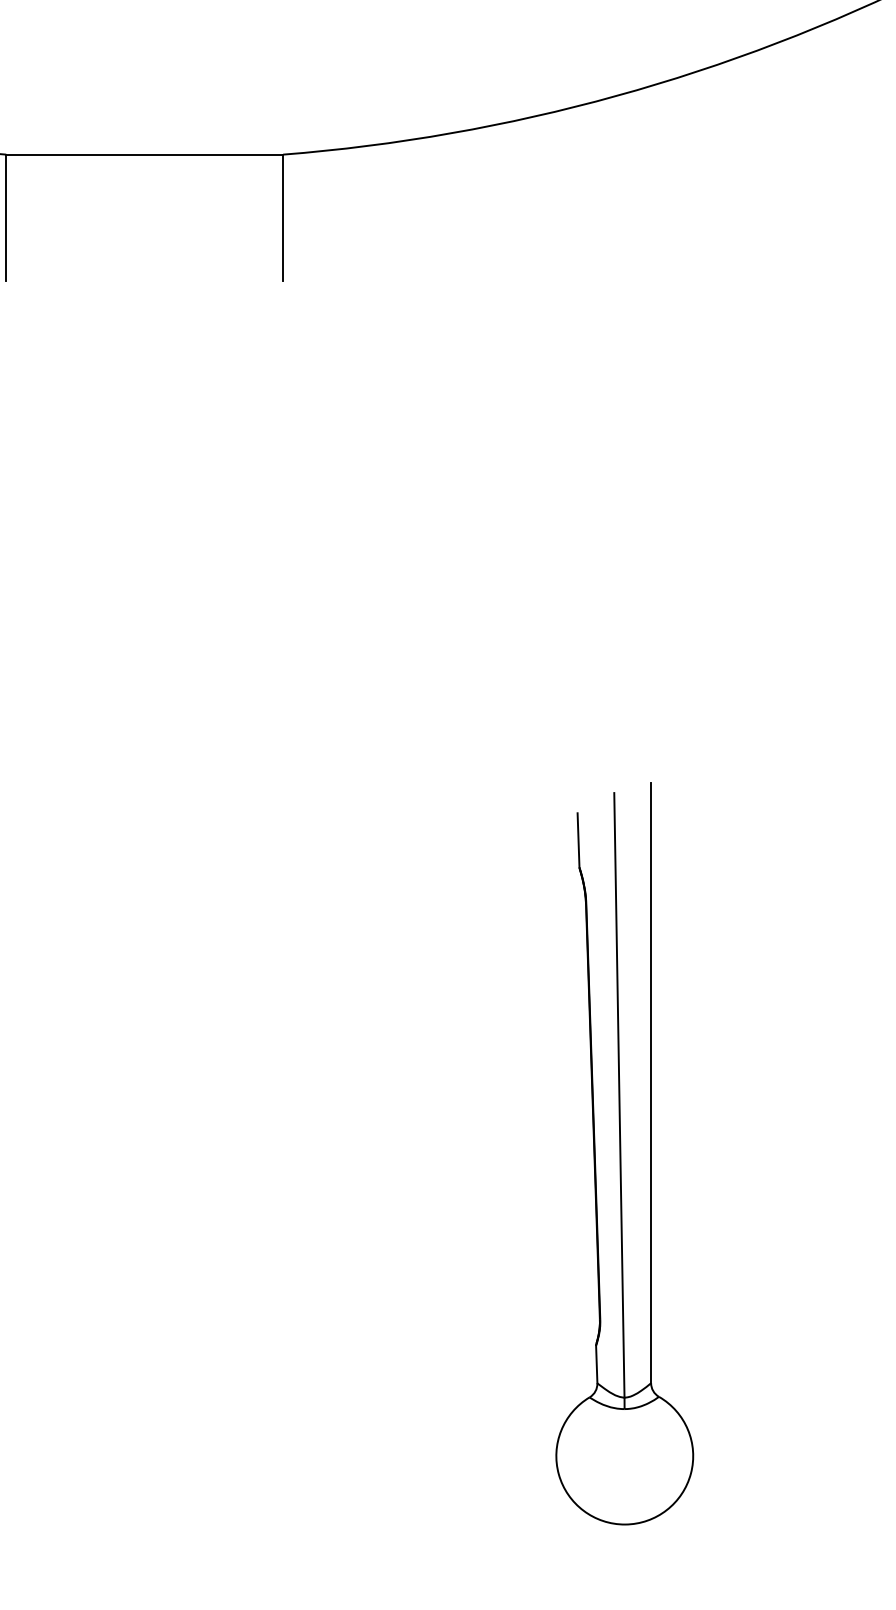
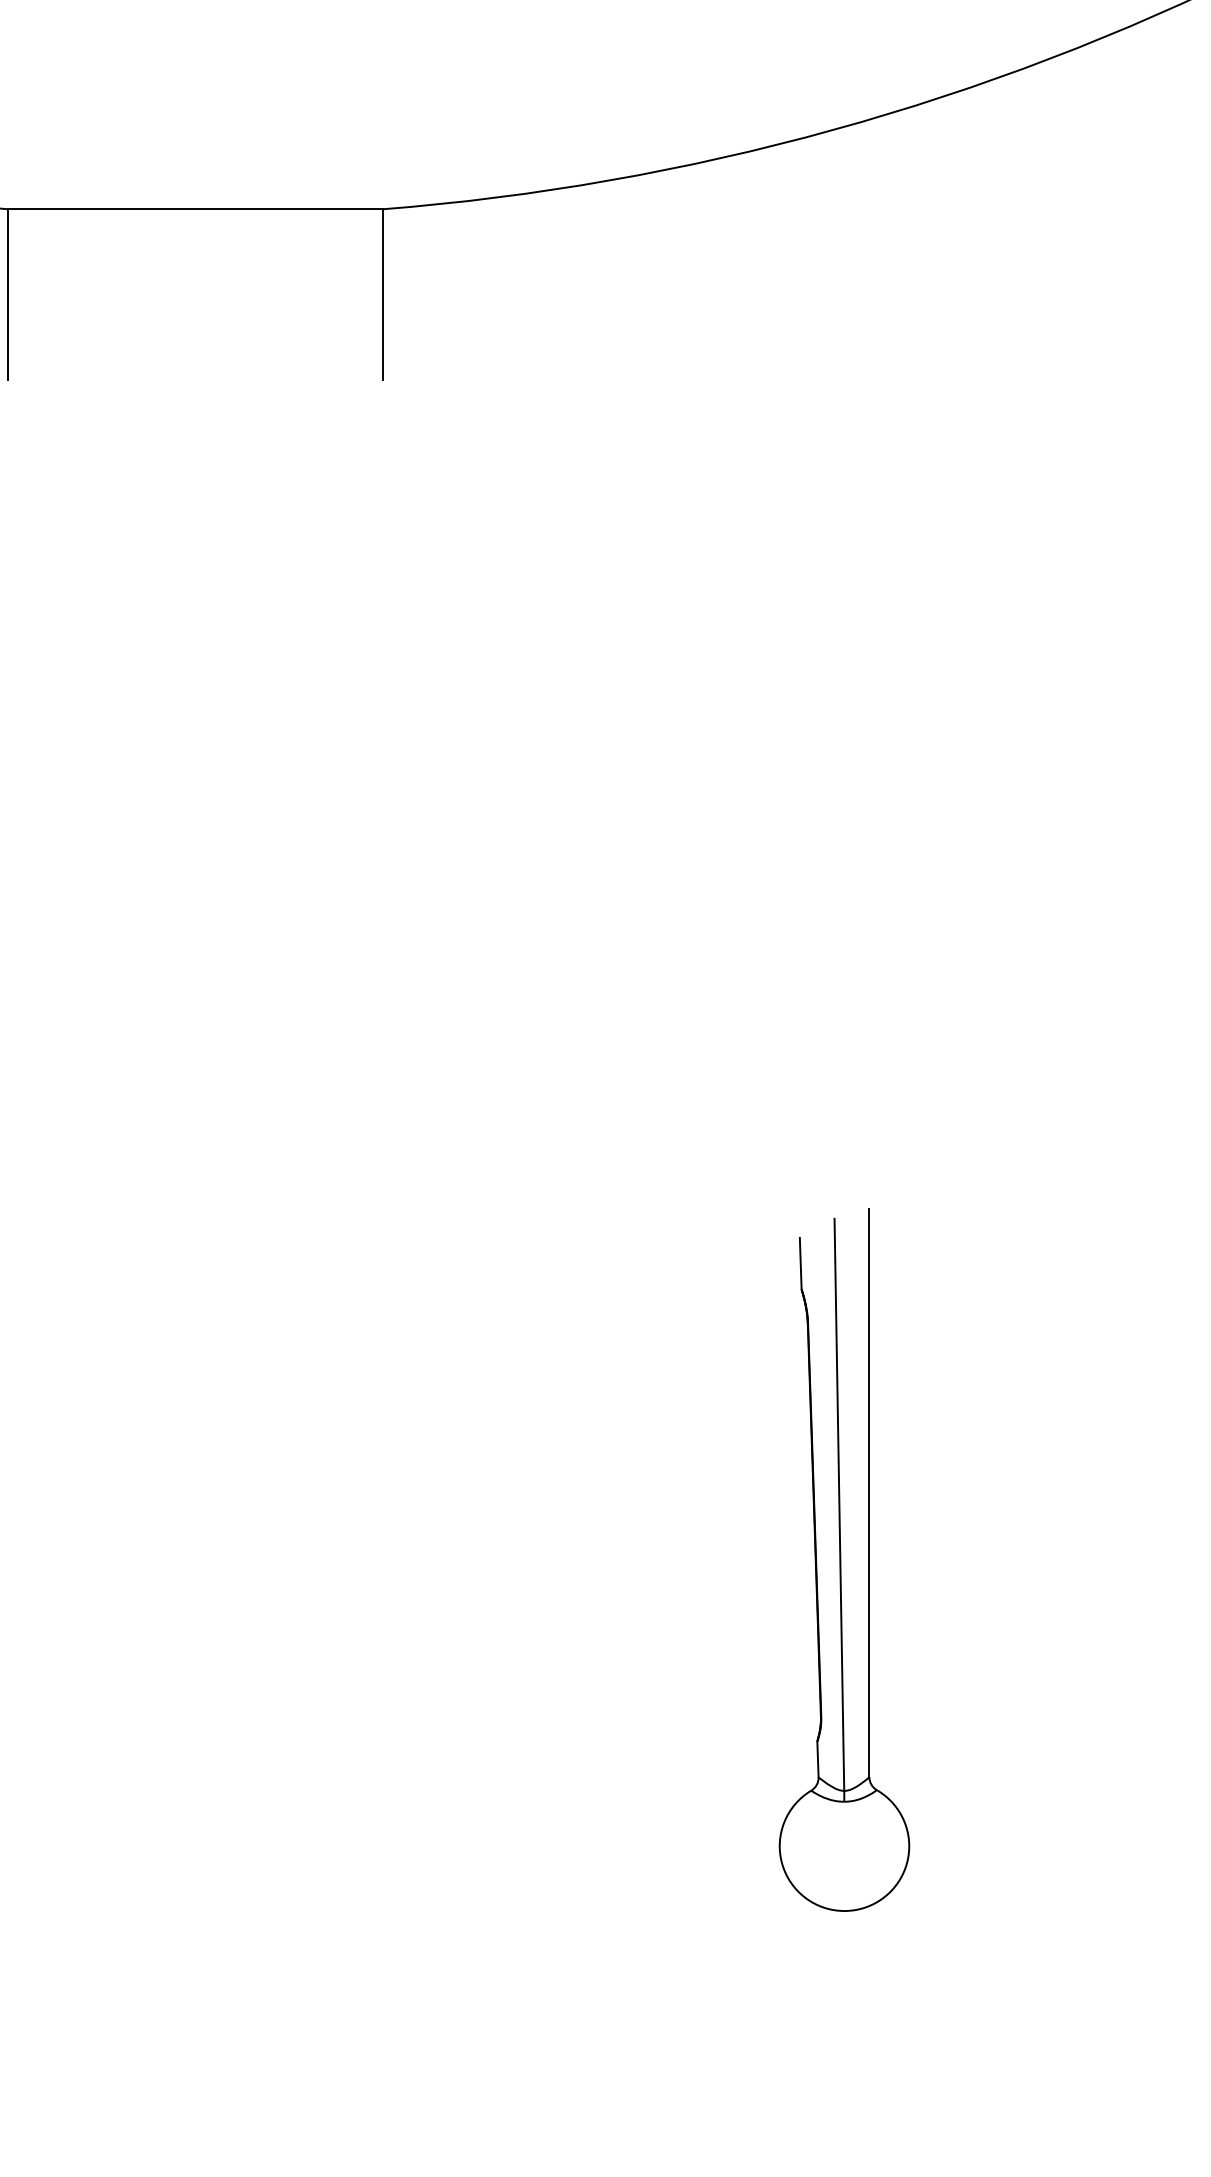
part: (624, 1154) -> (844, 1560), size x0.7

